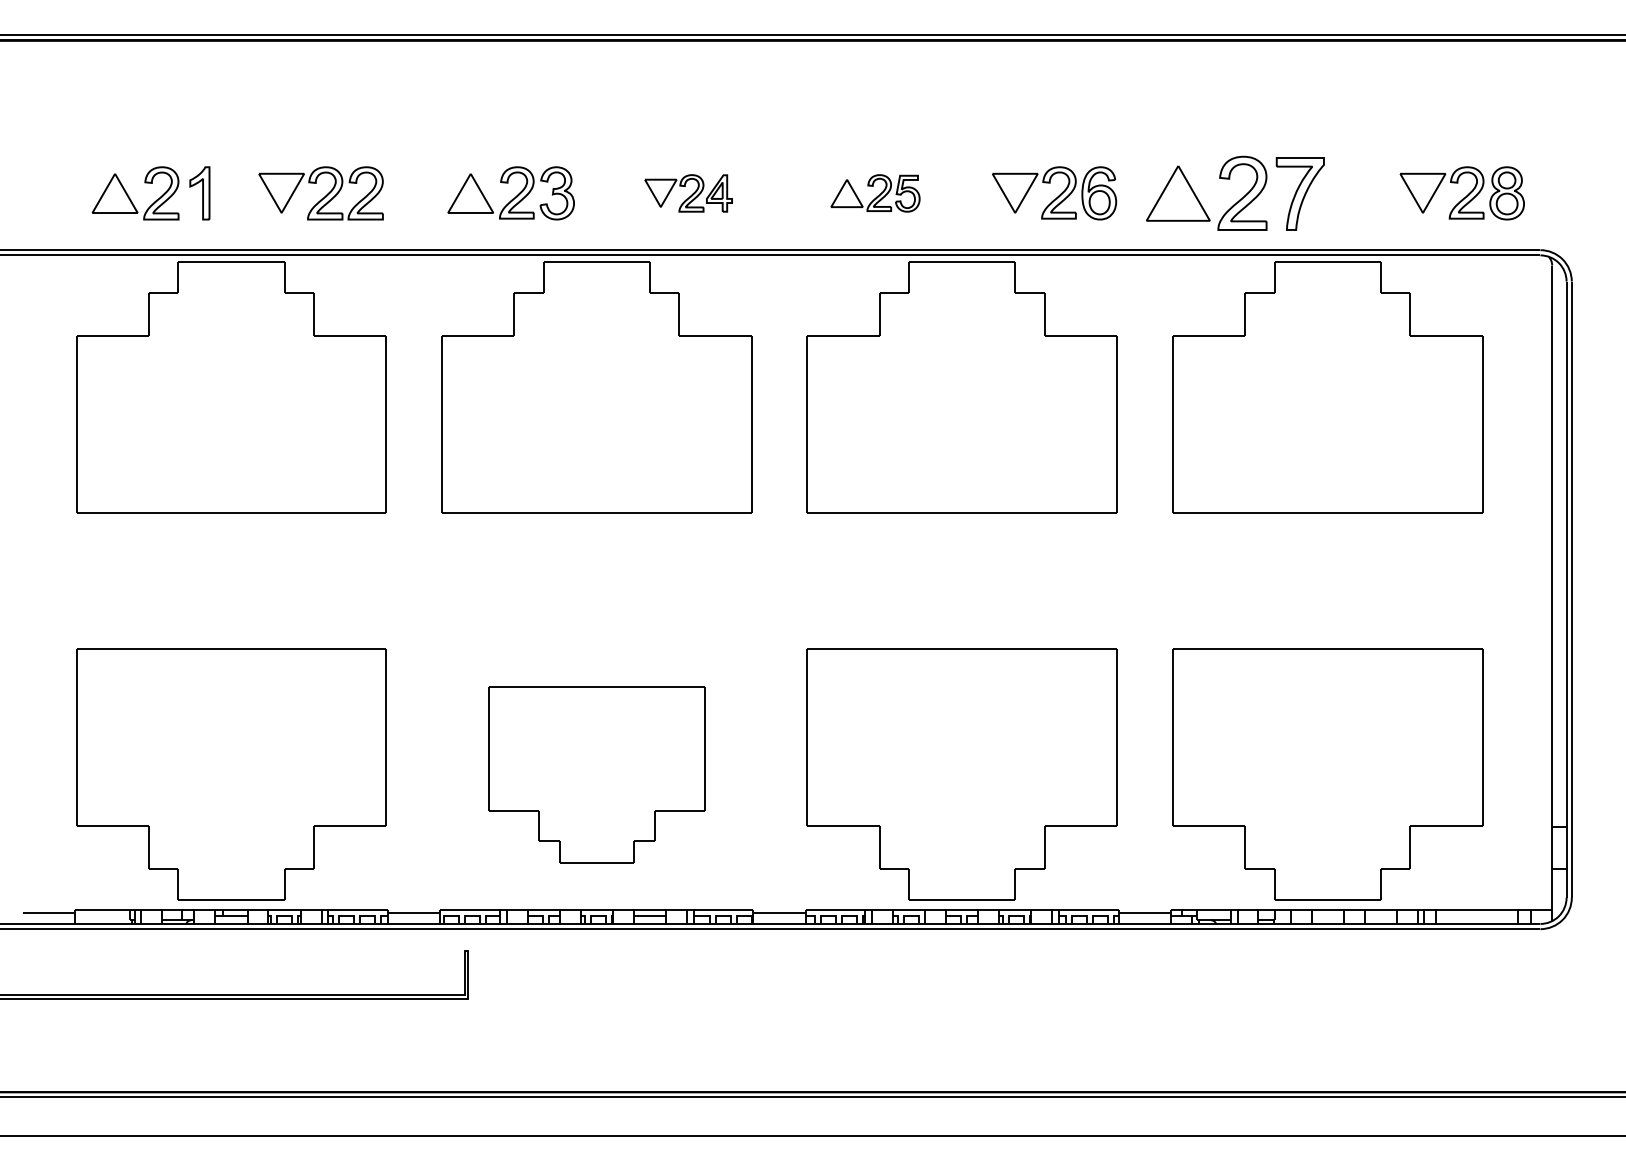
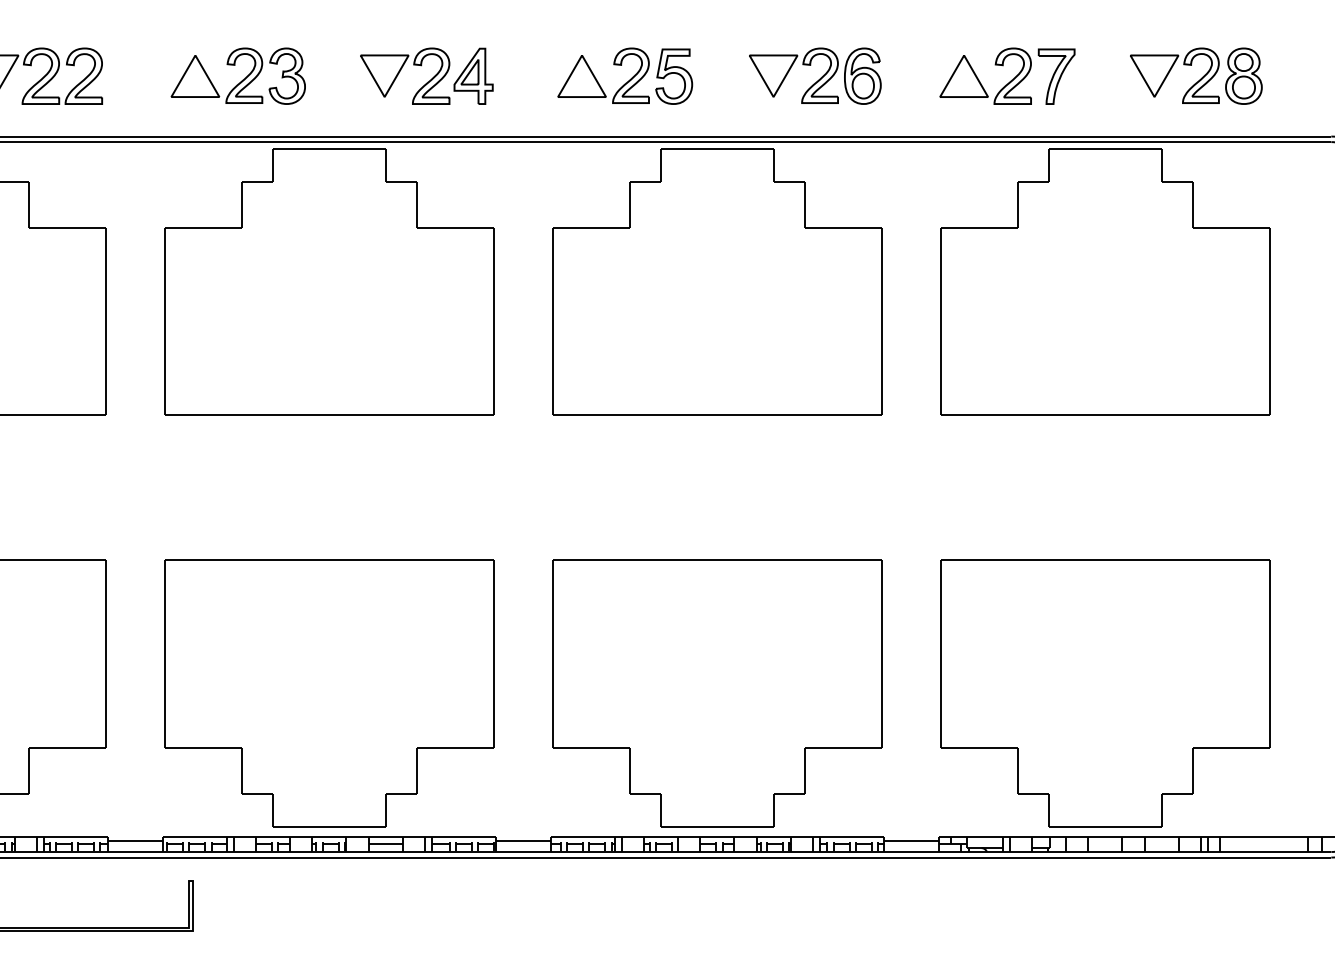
part: (688, 193) -> (426, 76), size x1.43
part: (875, 193) -> (625, 76), size x1.43
part: (1235, 193) -> (1007, 76), size x0.71
part: (1461, 193) -> (1195, 76), moved
part: (596, 774) -> (328, 693), size x1.43

